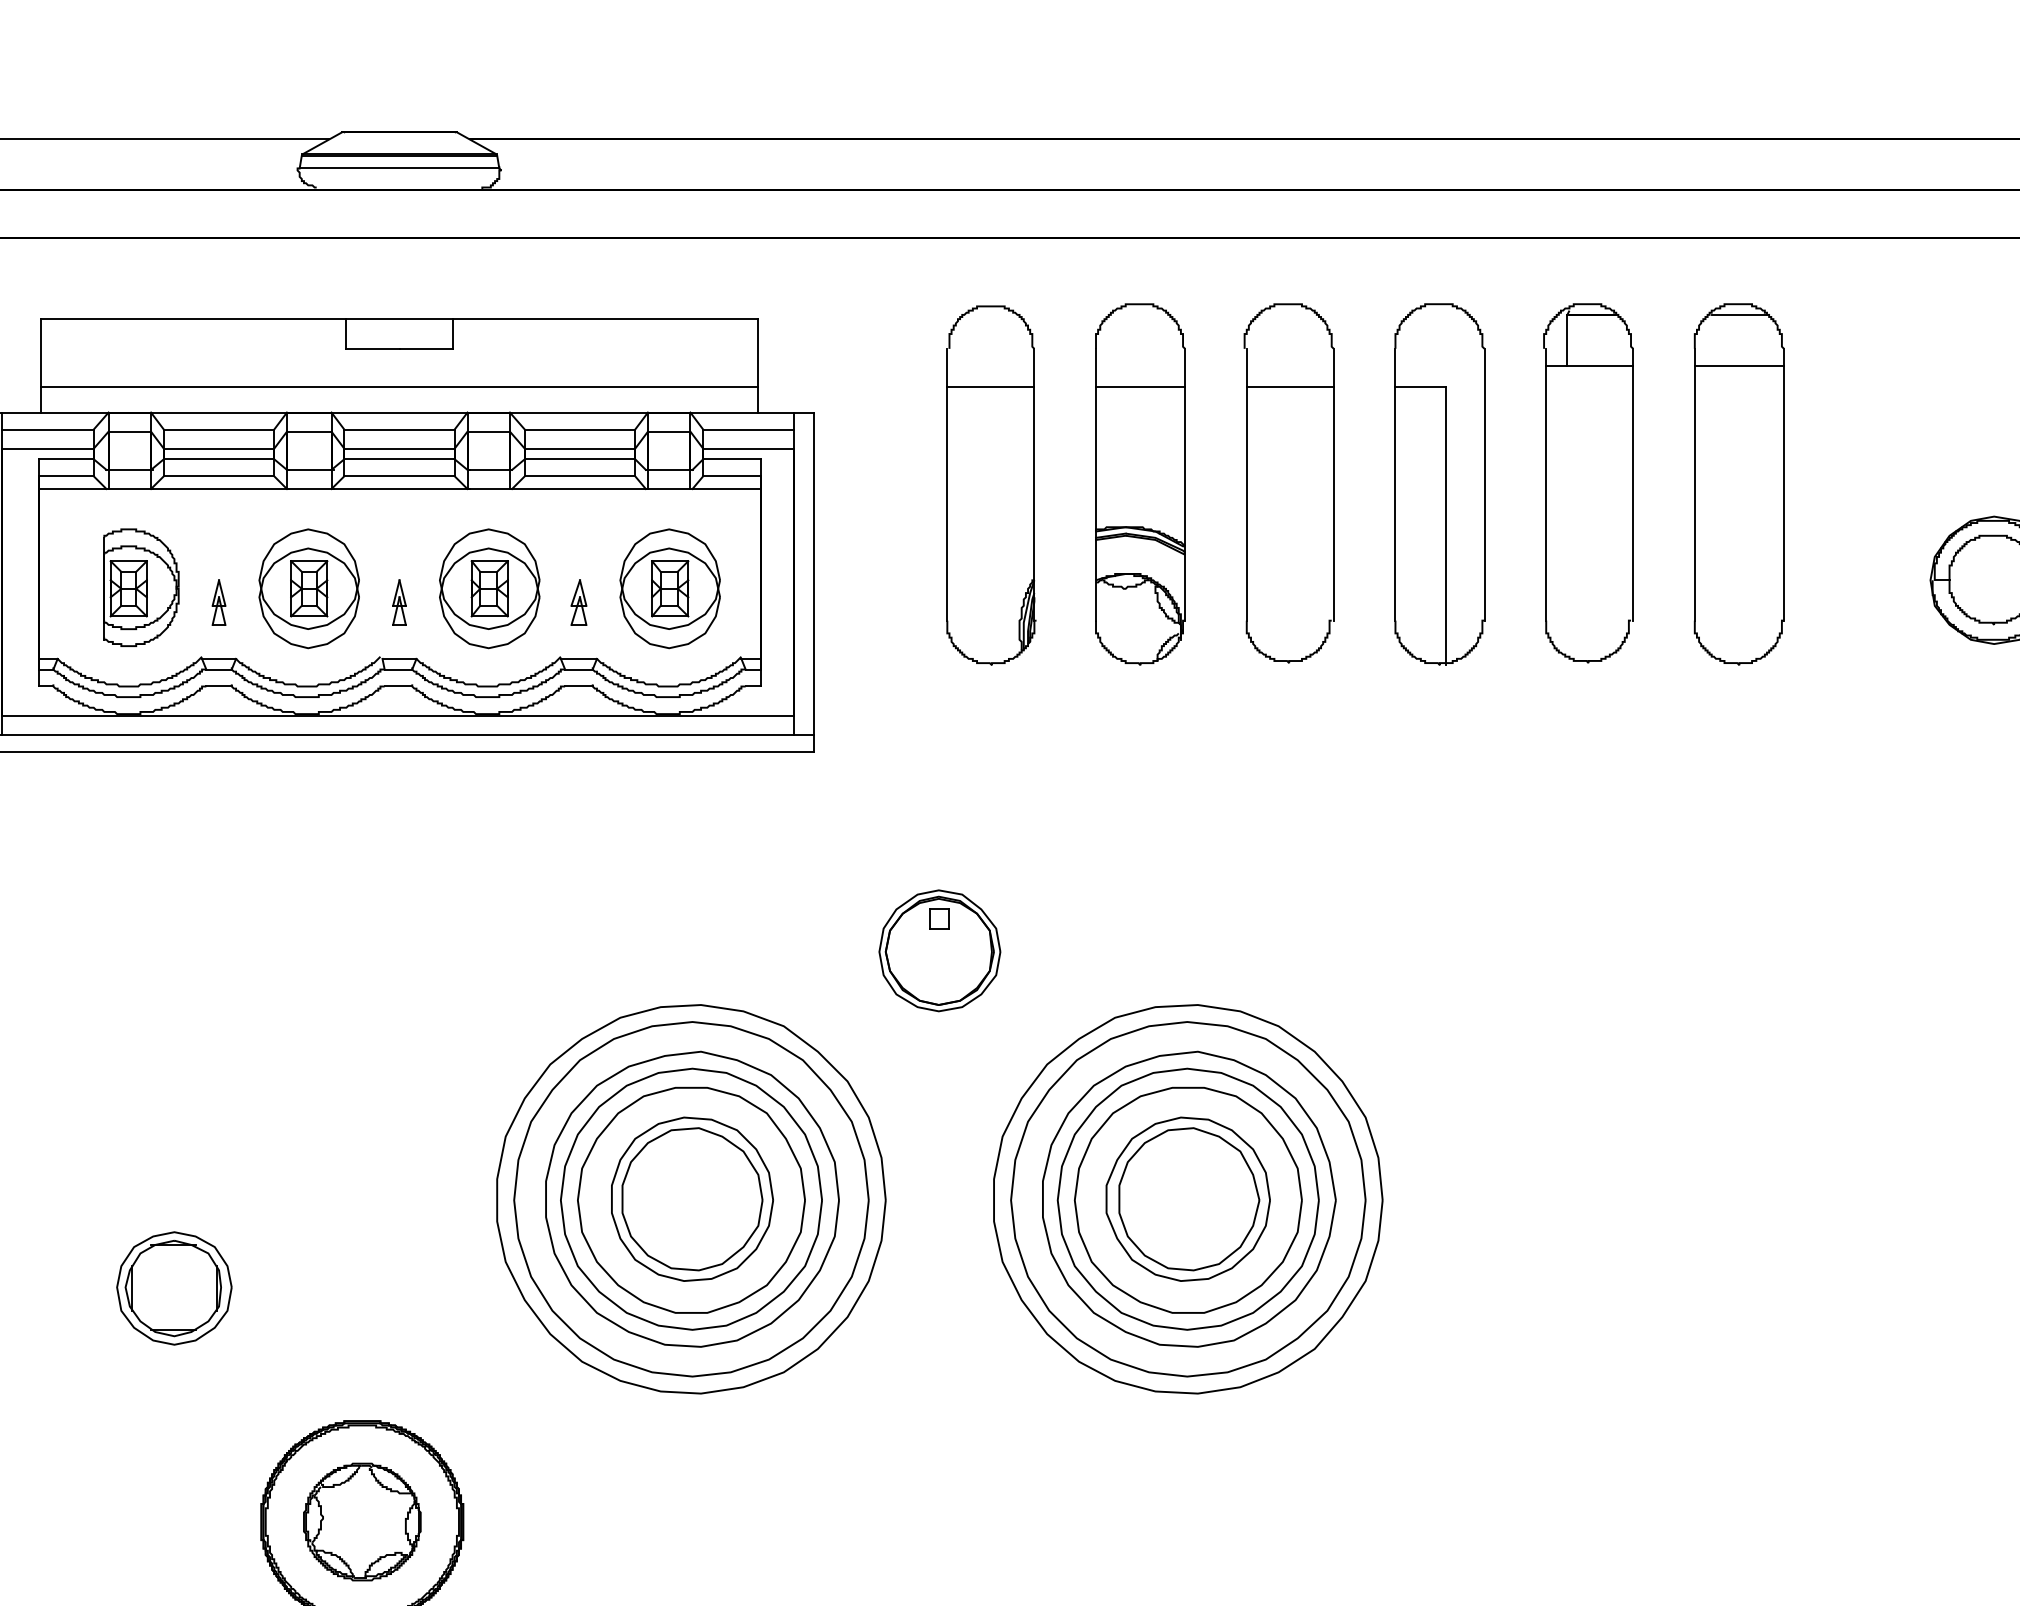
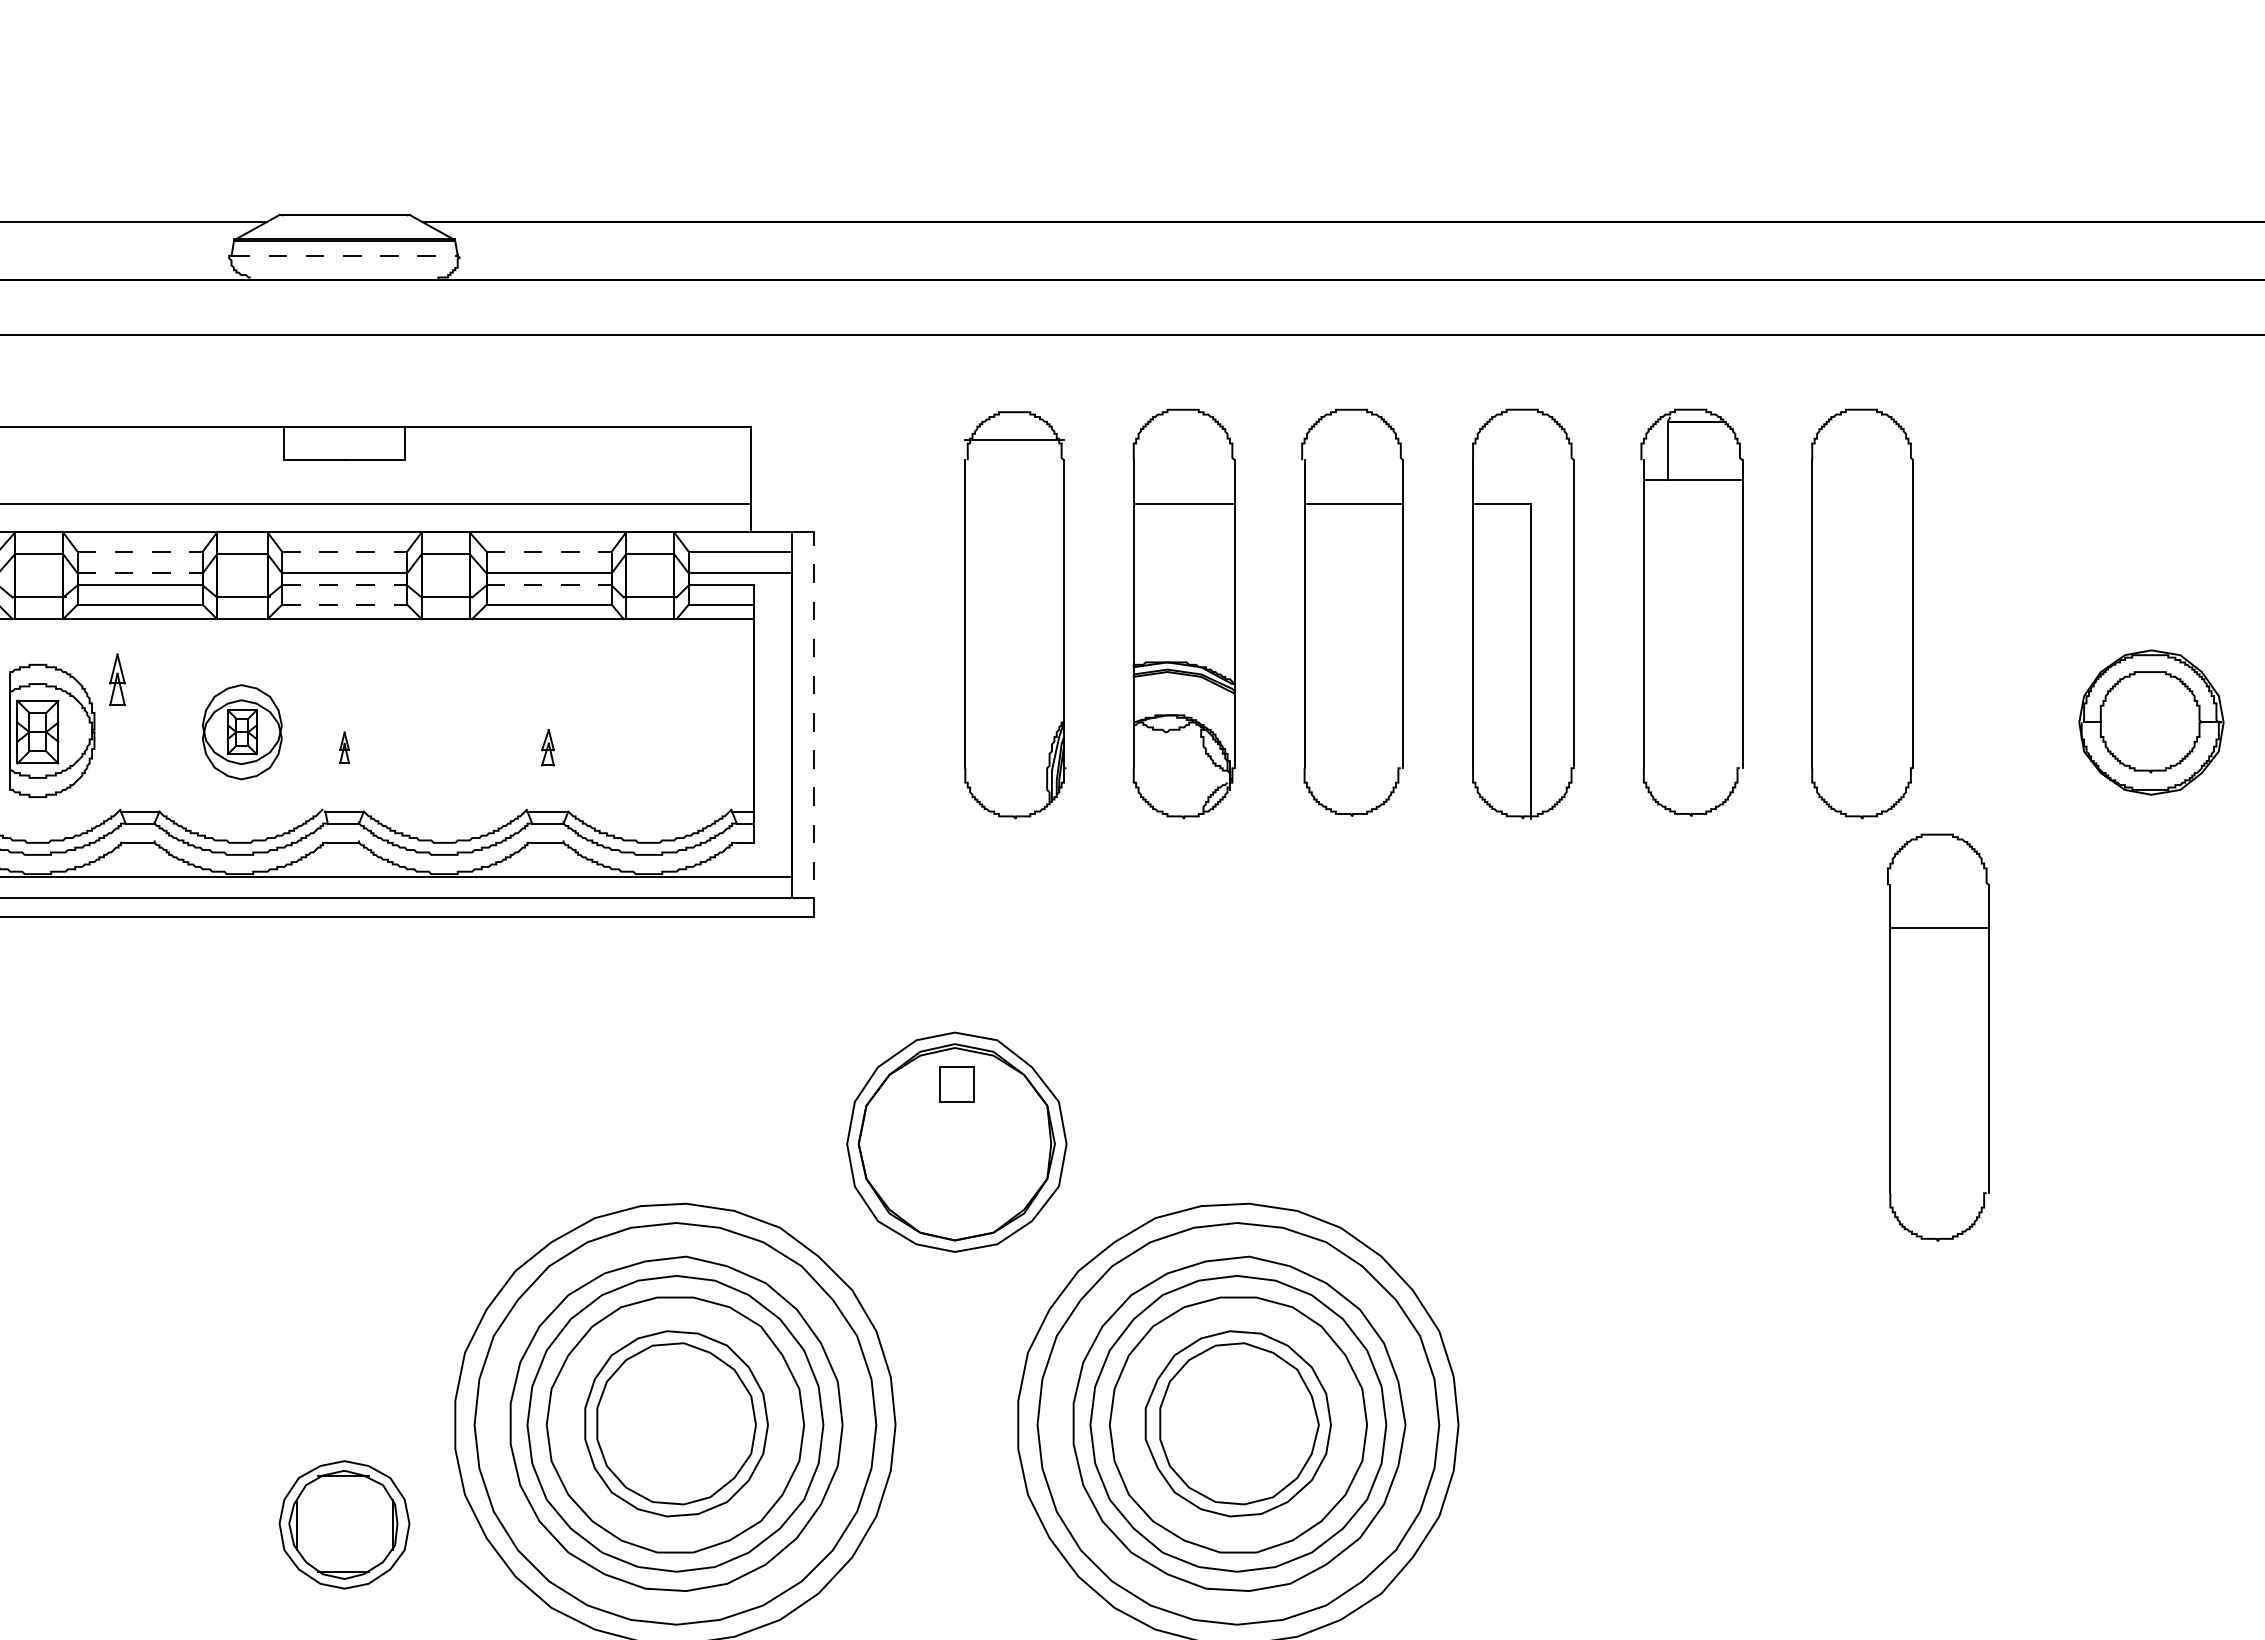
line: (399, 168) -> (344, 255), solid -> dashed
line: (1738, 314) -> (1861, 421), removed
line: (1739, 365) -> (1862, 479), removed
line: (990, 387) -> (1014, 440), moved
line: (219, 429) -> (140, 551), solid -> dashed
line: (400, 429) -> (345, 551), solid -> dashed
line: (580, 429) -> (549, 551), solid -> dashed
line: (219, 448) -> (140, 573), solid -> dashed
line: (400, 459) -> (345, 585), solid -> dashed
line: (580, 459) -> (549, 585), solid -> dashed
line: (400, 476) -> (345, 604), solid -> dashed
line: (813, 582) -> (813, 725), solid -> dashed
part: (308, 588) -> (241, 731), size x0.7
part: (489, 588) -> (446, 731), removed
part: (669, 588) -> (650, 731), removed
part: (218, 602) -> (116, 679), moved
part: (399, 602) -> (344, 747), size x0.6
part: (578, 602) -> (547, 747), size x0.7
part: (1764, 858) -> (1891, 1037), added
part: (939, 950) -> (956, 1141), size x1.6
part: (174, 1288) -> (344, 1524), moved

